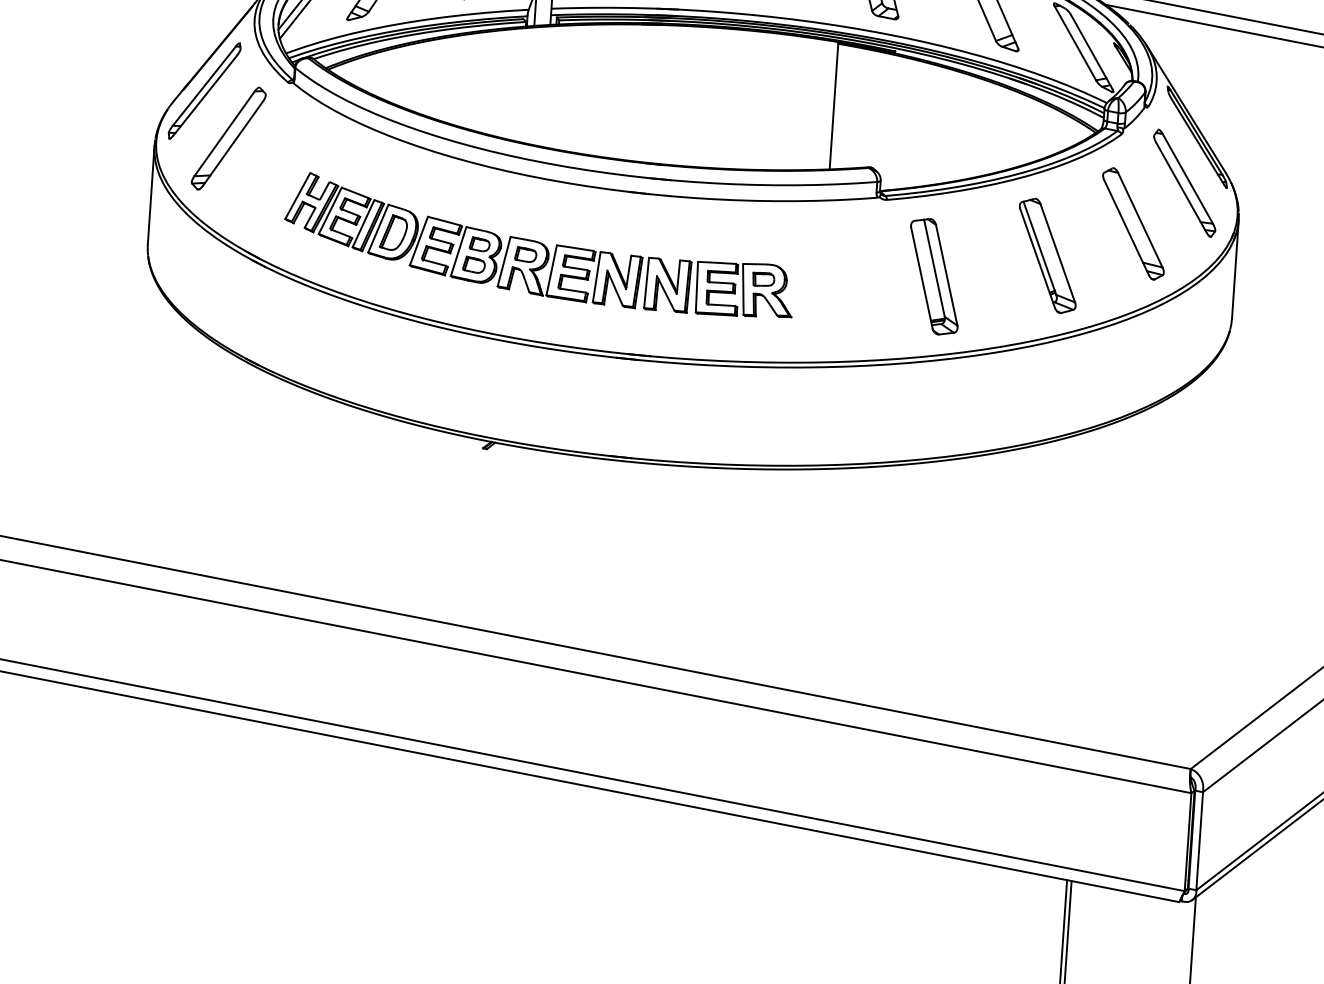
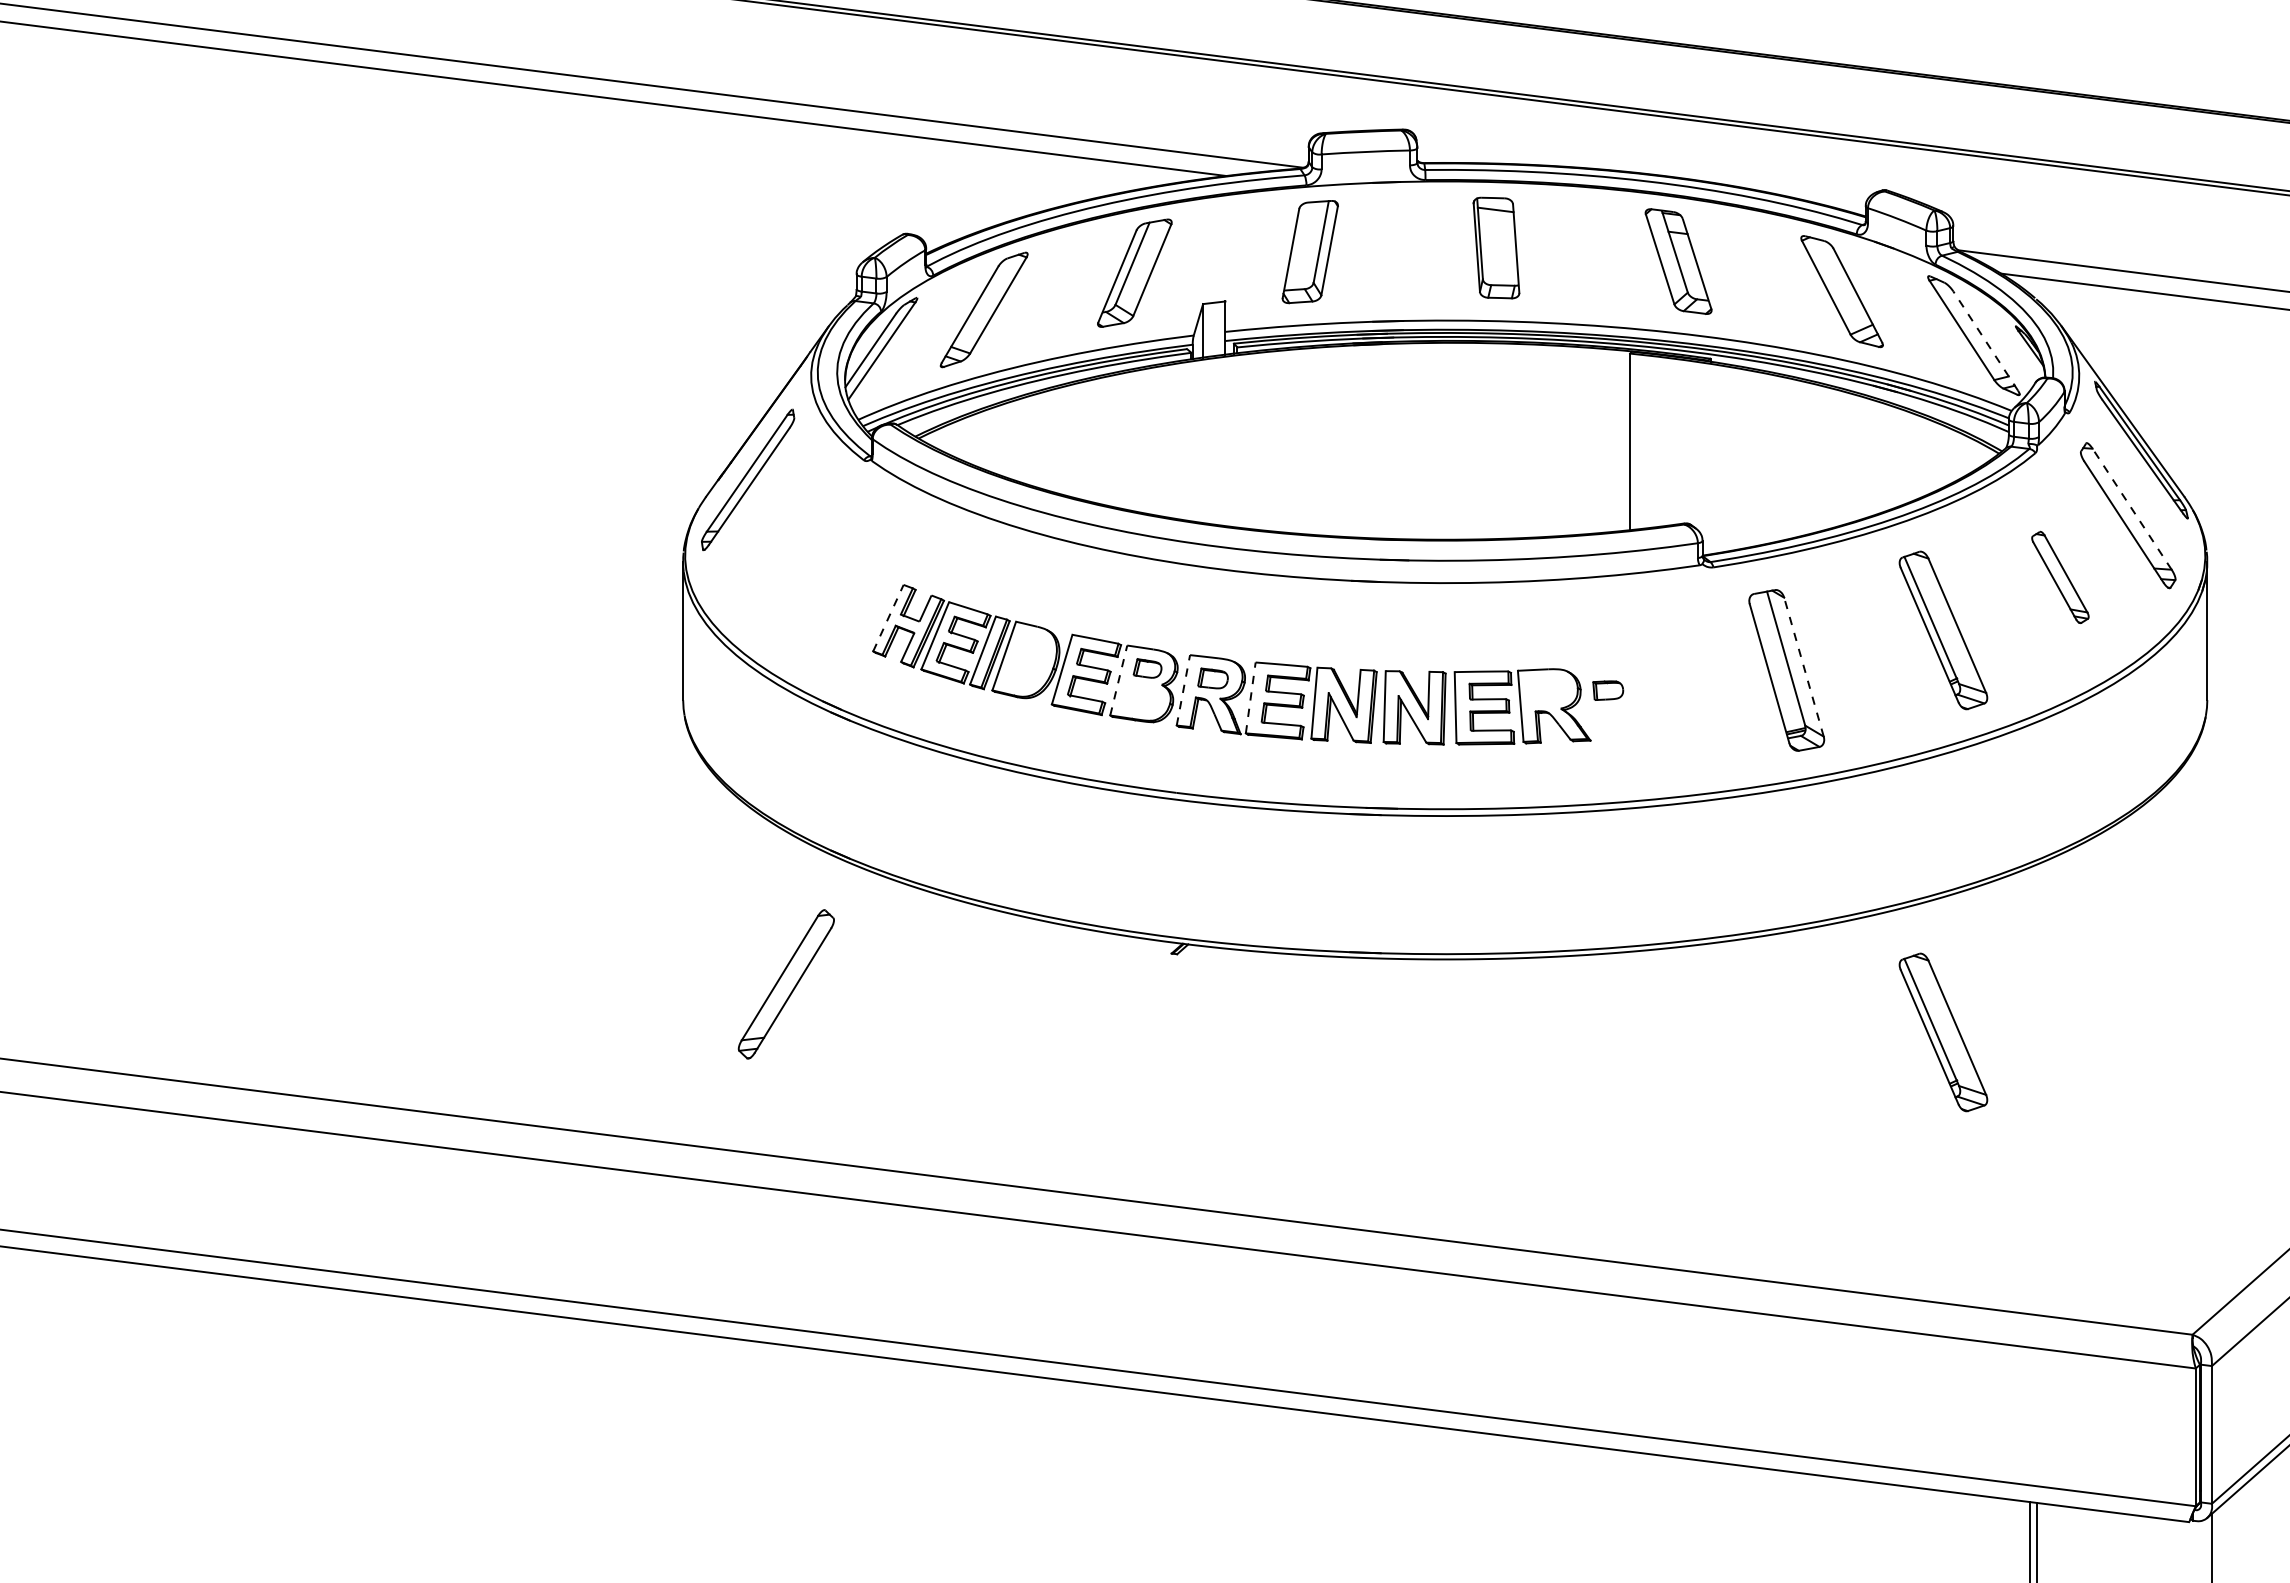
line: (1091, 51) -> (1985, 340), solid -> dashed
part: (228, 138) -> (785, 984), moved
line: (1187, 178) -> (2131, 508), solid -> dashed
line: (297, 196) -> (888, 618), solid -> dashed
part: (1133, 223) -> (2060, 577), size x0.6
part: (393, 232) -> (1025, 660), removed
line: (458, 251) -> (1118, 680), solid -> dashed
line: (504, 261) -> (1183, 690), solid -> dashed
part: (474, 264) -> (1141, 697), removed
line: (551, 270) -> (1250, 697), solid -> dashed
line: (946, 274) -> (1803, 666), solid -> dashed
part: (763, 279) -> (1608, 690), moved
part: (1028, 541) -> (1943, 1032), added

